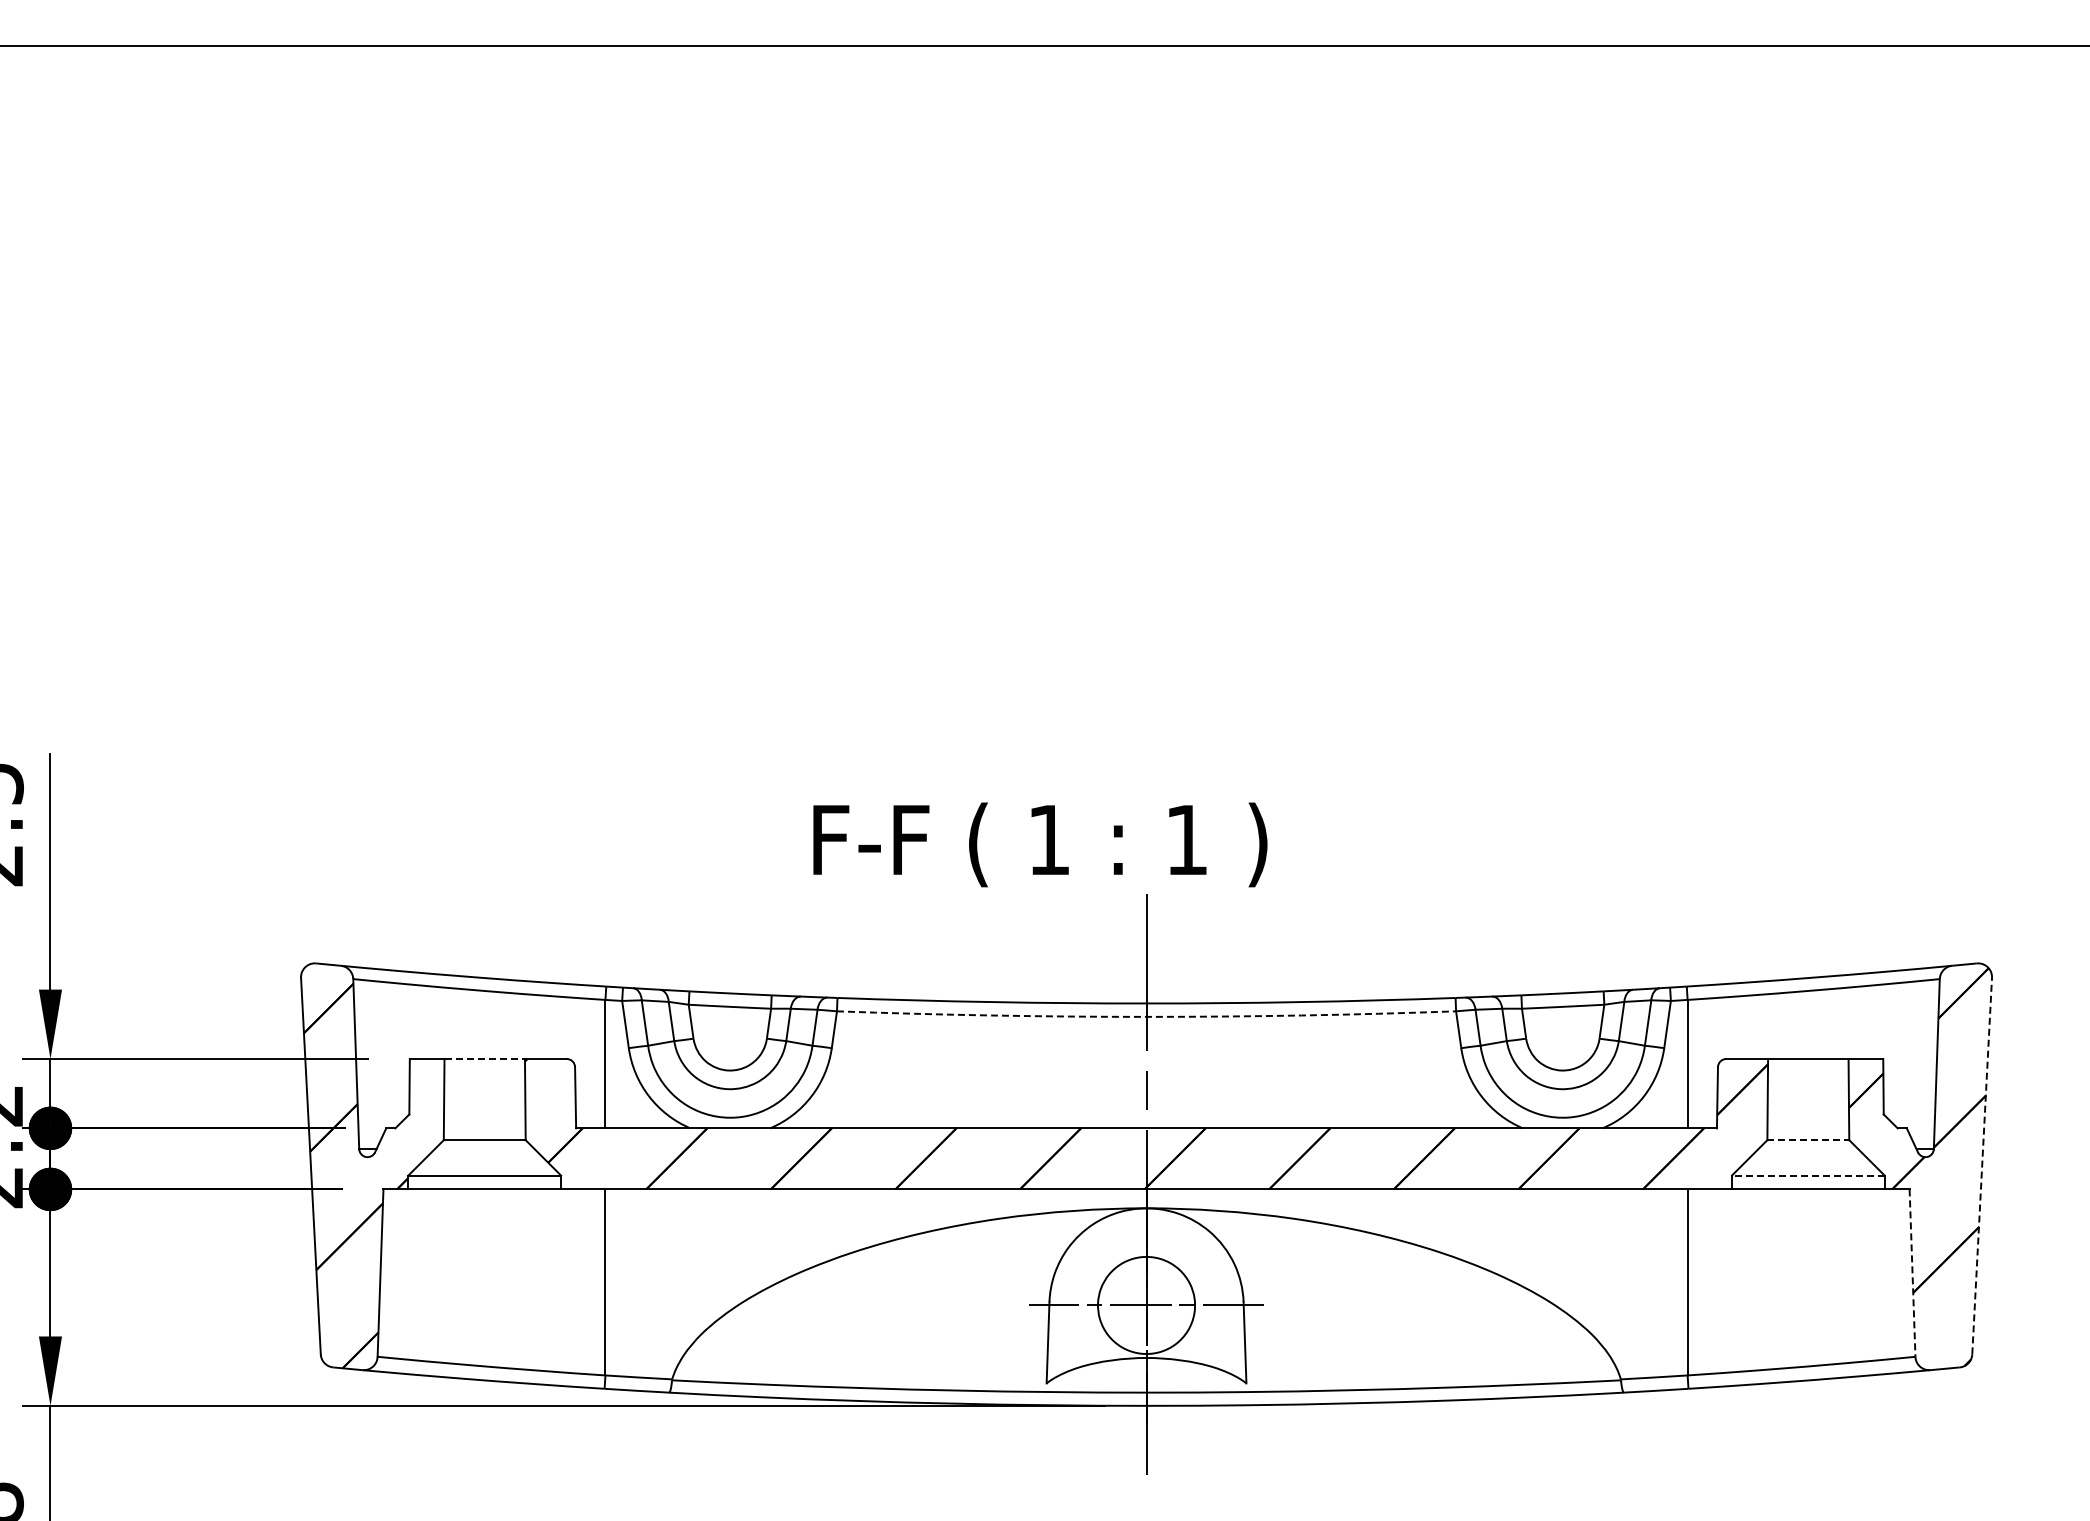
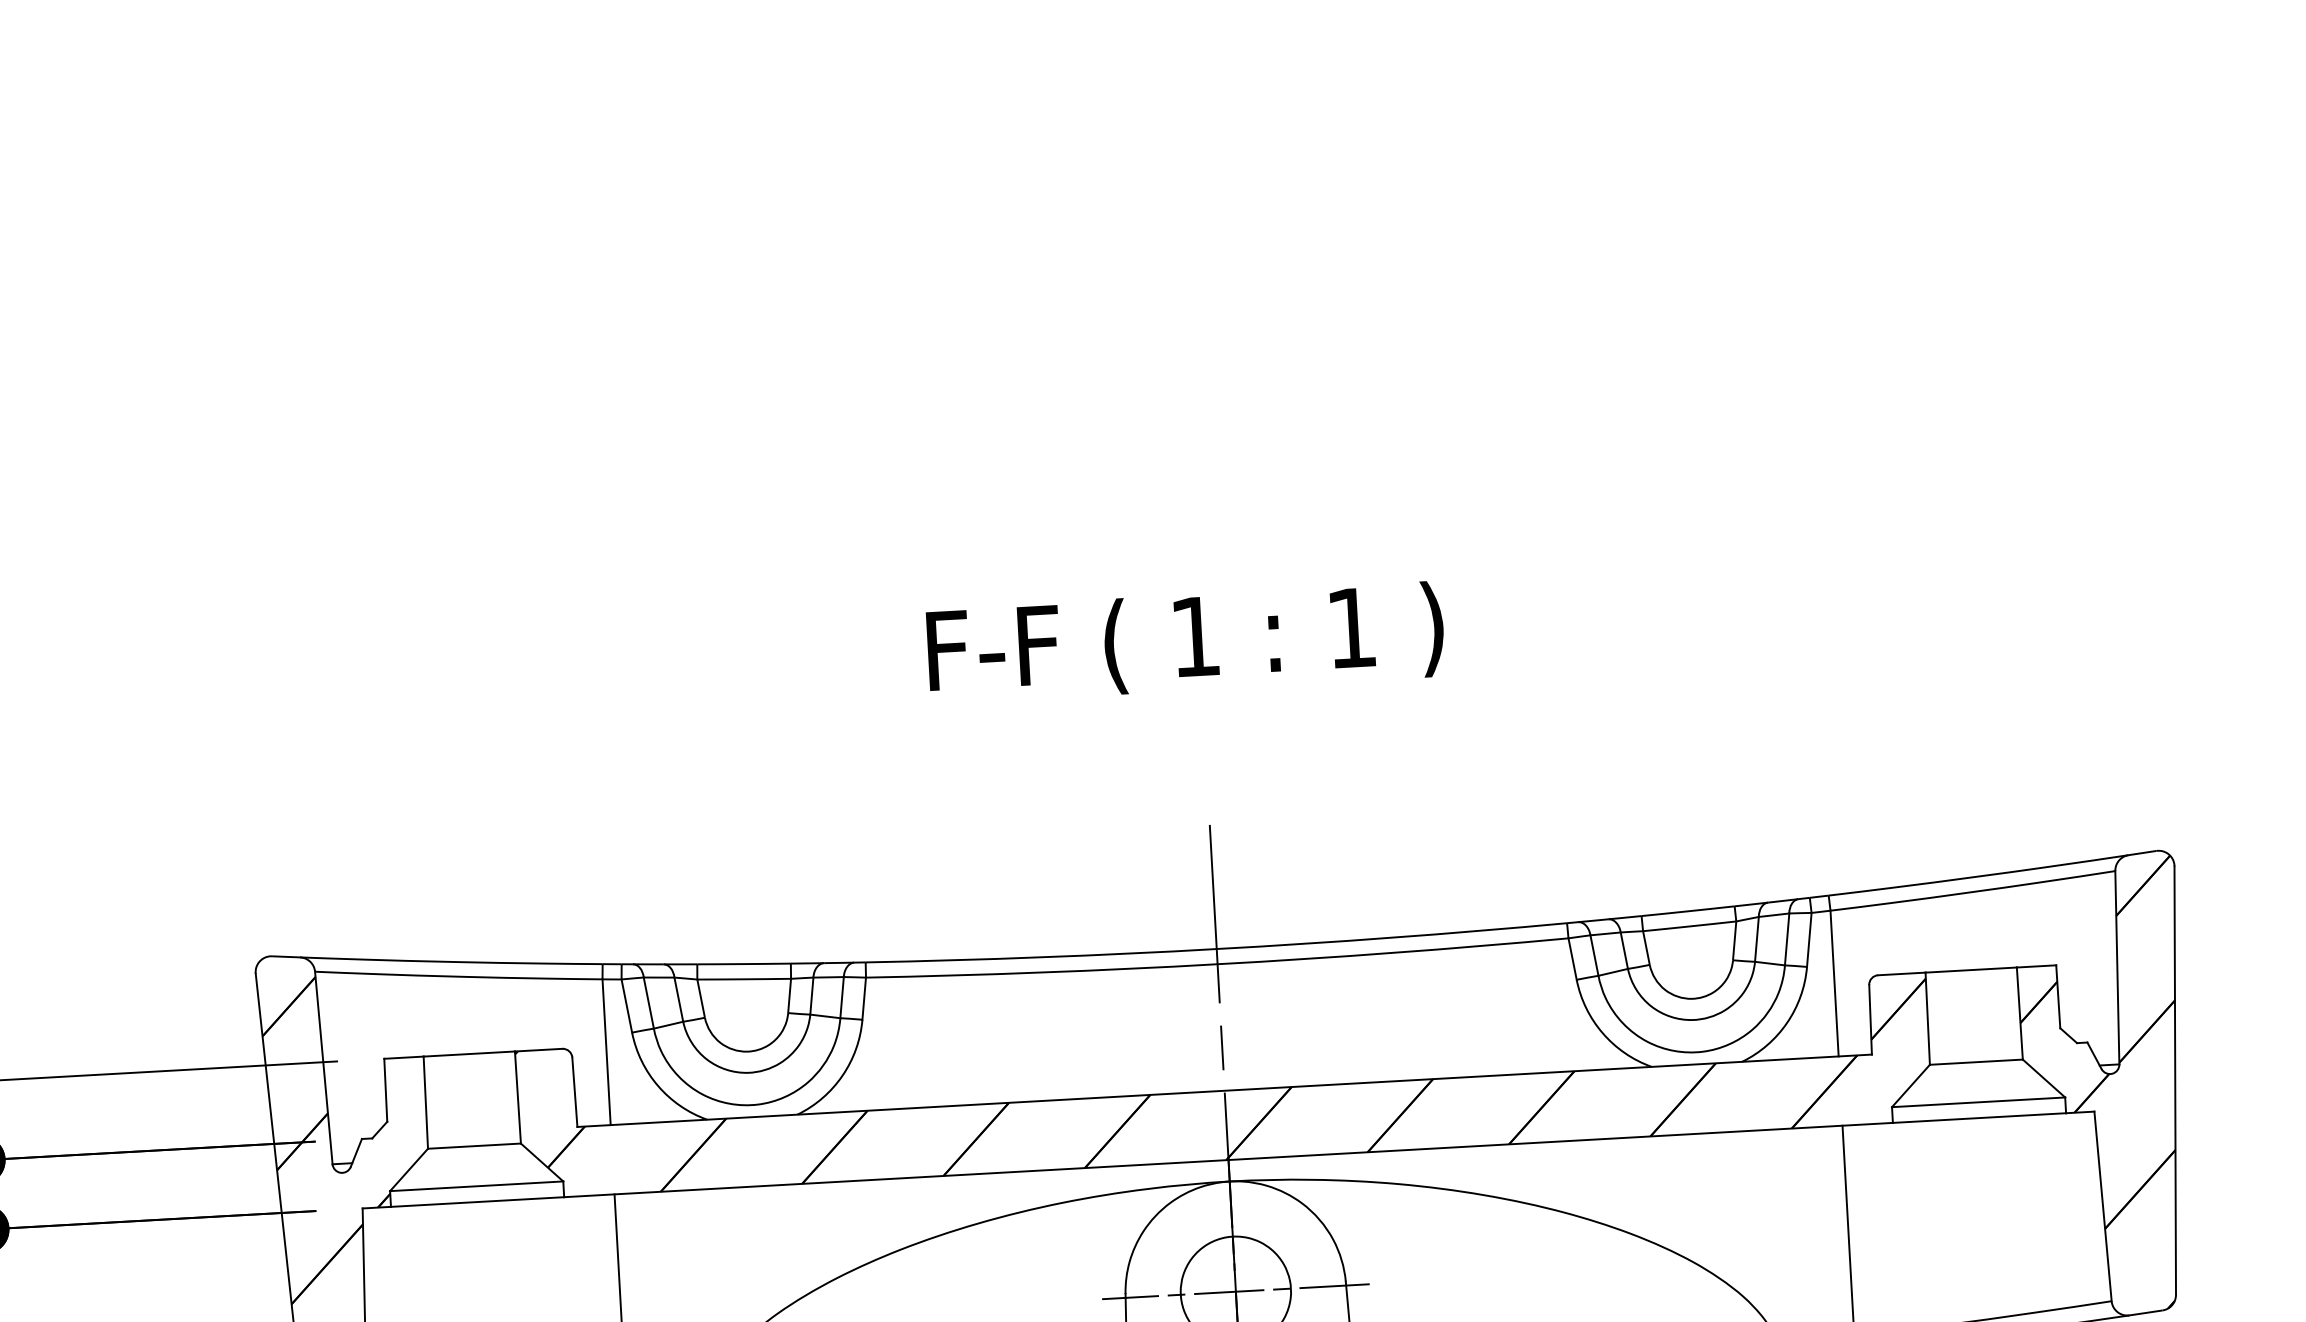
text: (1040, 844) -> (1185, 642), moved
arc: (1146, 1016) -> (1217, 963), dashed -> solid
line: (485, 1059) -> (470, 1054), dashed -> solid
line: (1808, 1140) -> (1976, 1062), dashed -> solid
line: (1982, 1165) -> (2175, 1079), dashed -> solid
line: (1807, 1175) -> (1977, 1102), dashed -> solid
line: (1912, 1273) -> (2103, 1206), dashed -> solid

